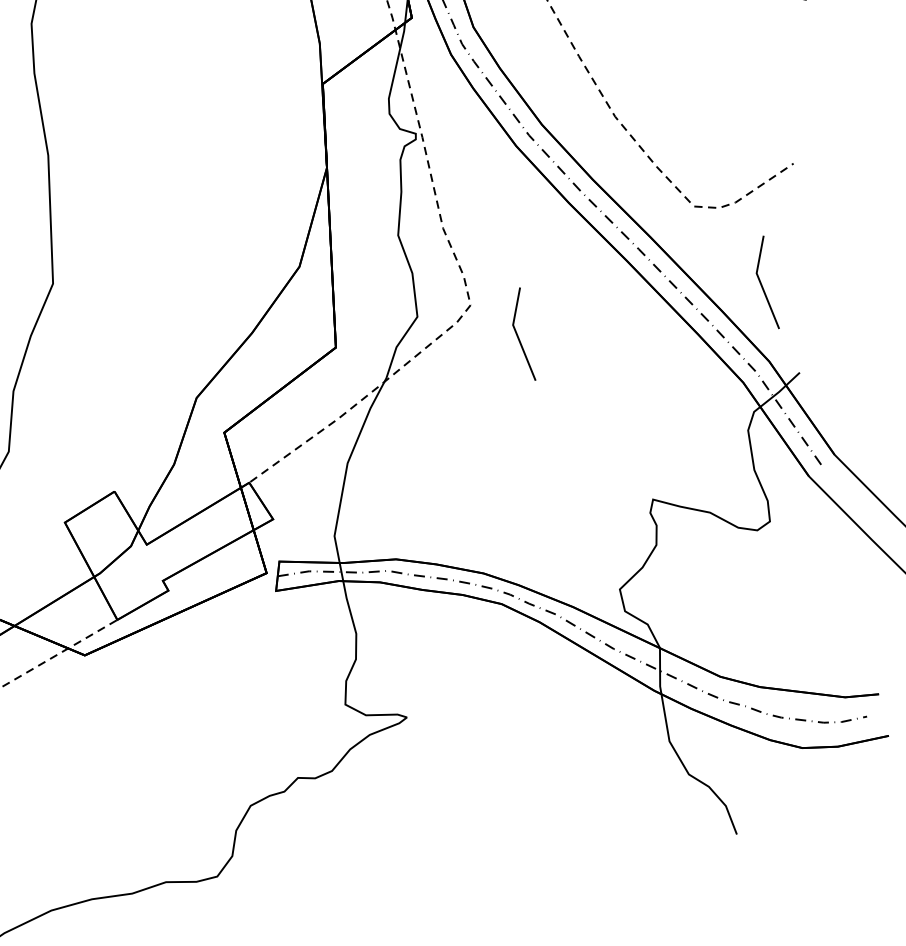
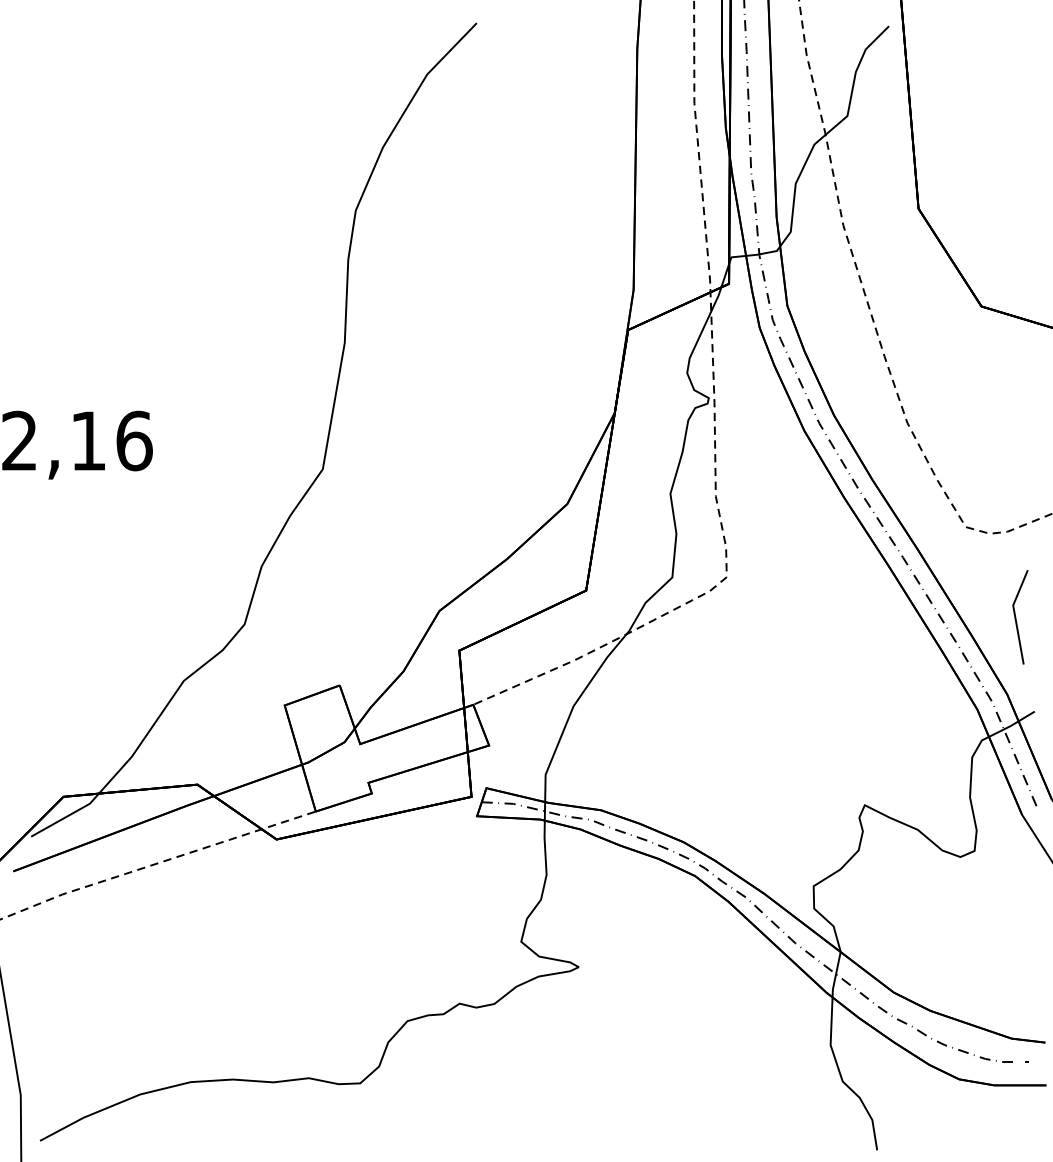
line: (518, 336) -> (767, 617), removed

